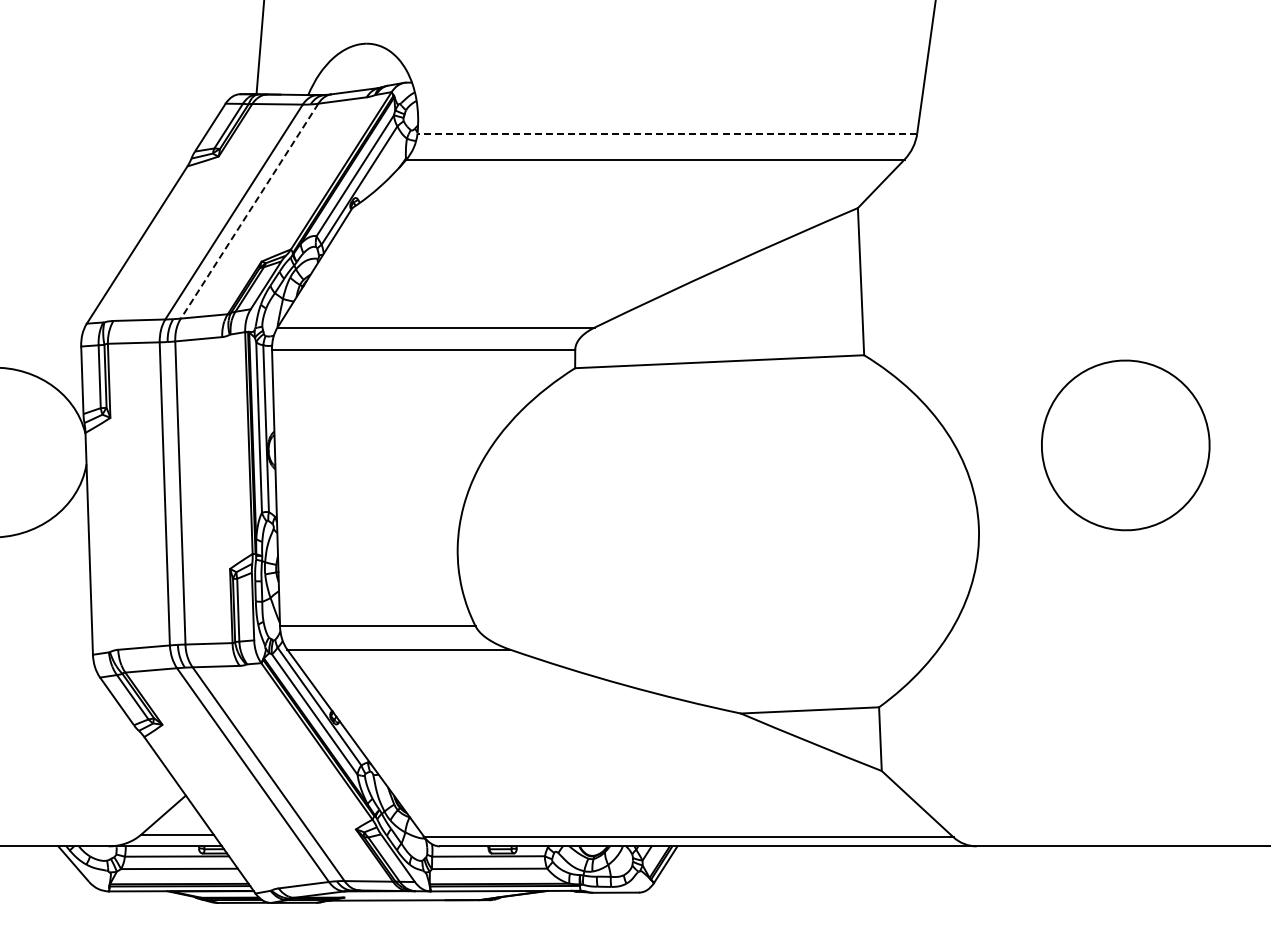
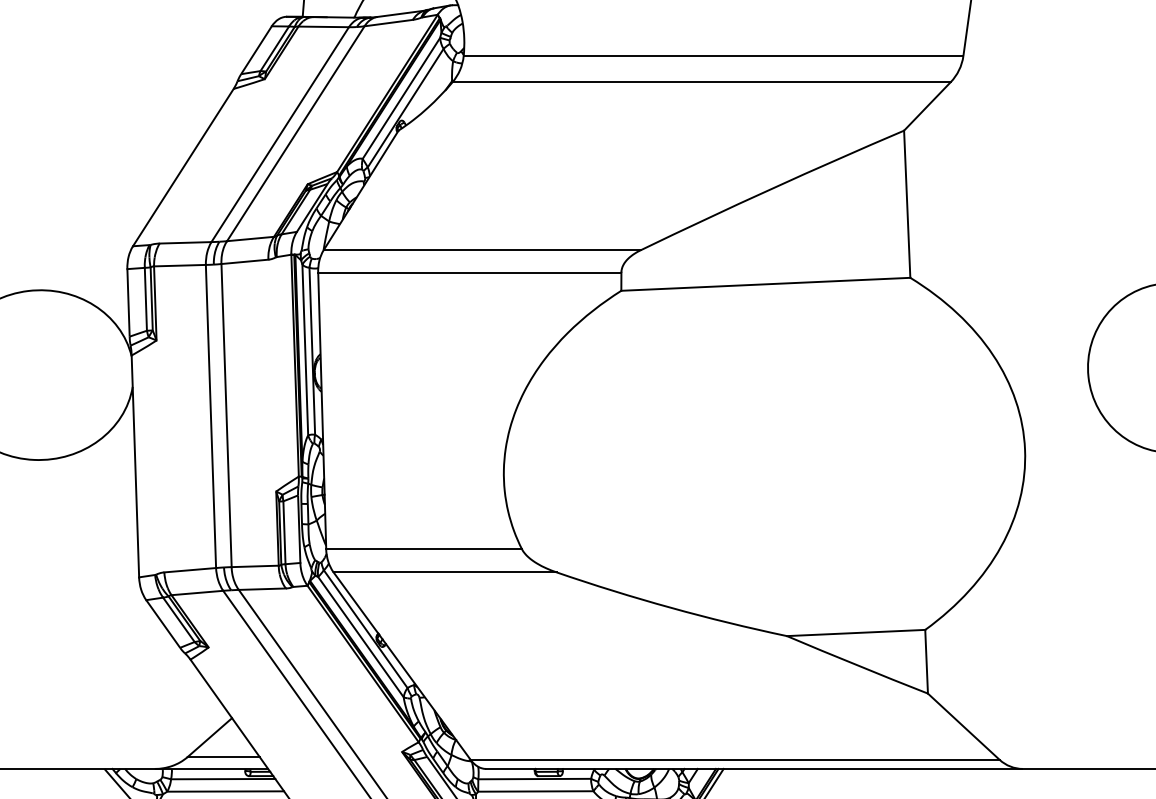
line: (667, 133) -> (713, 56), dashed -> solid
line: (249, 211) -> (295, 134), dashed -> solid

